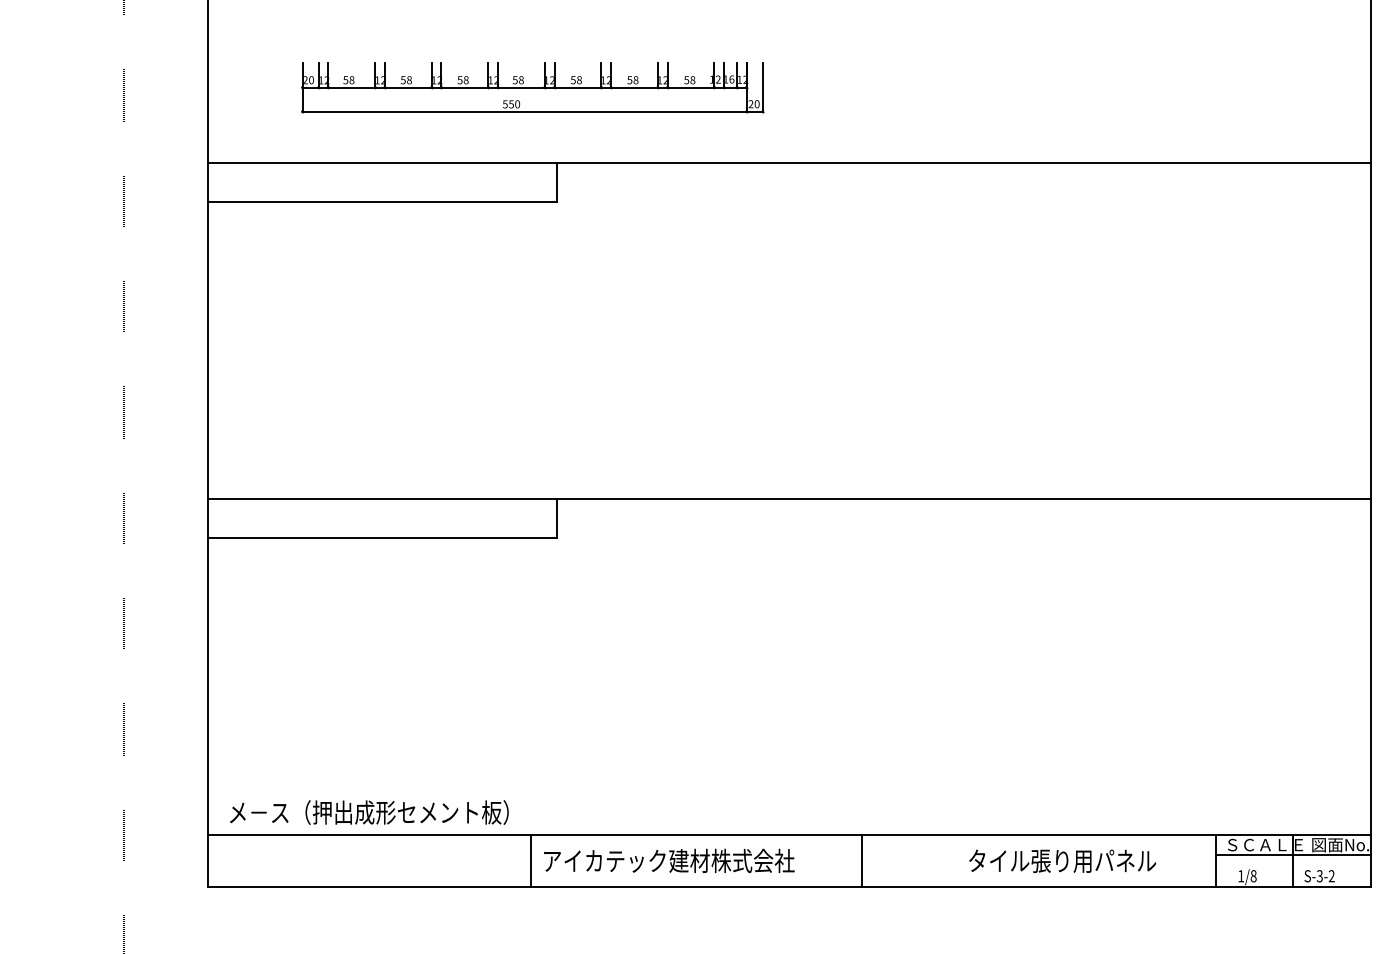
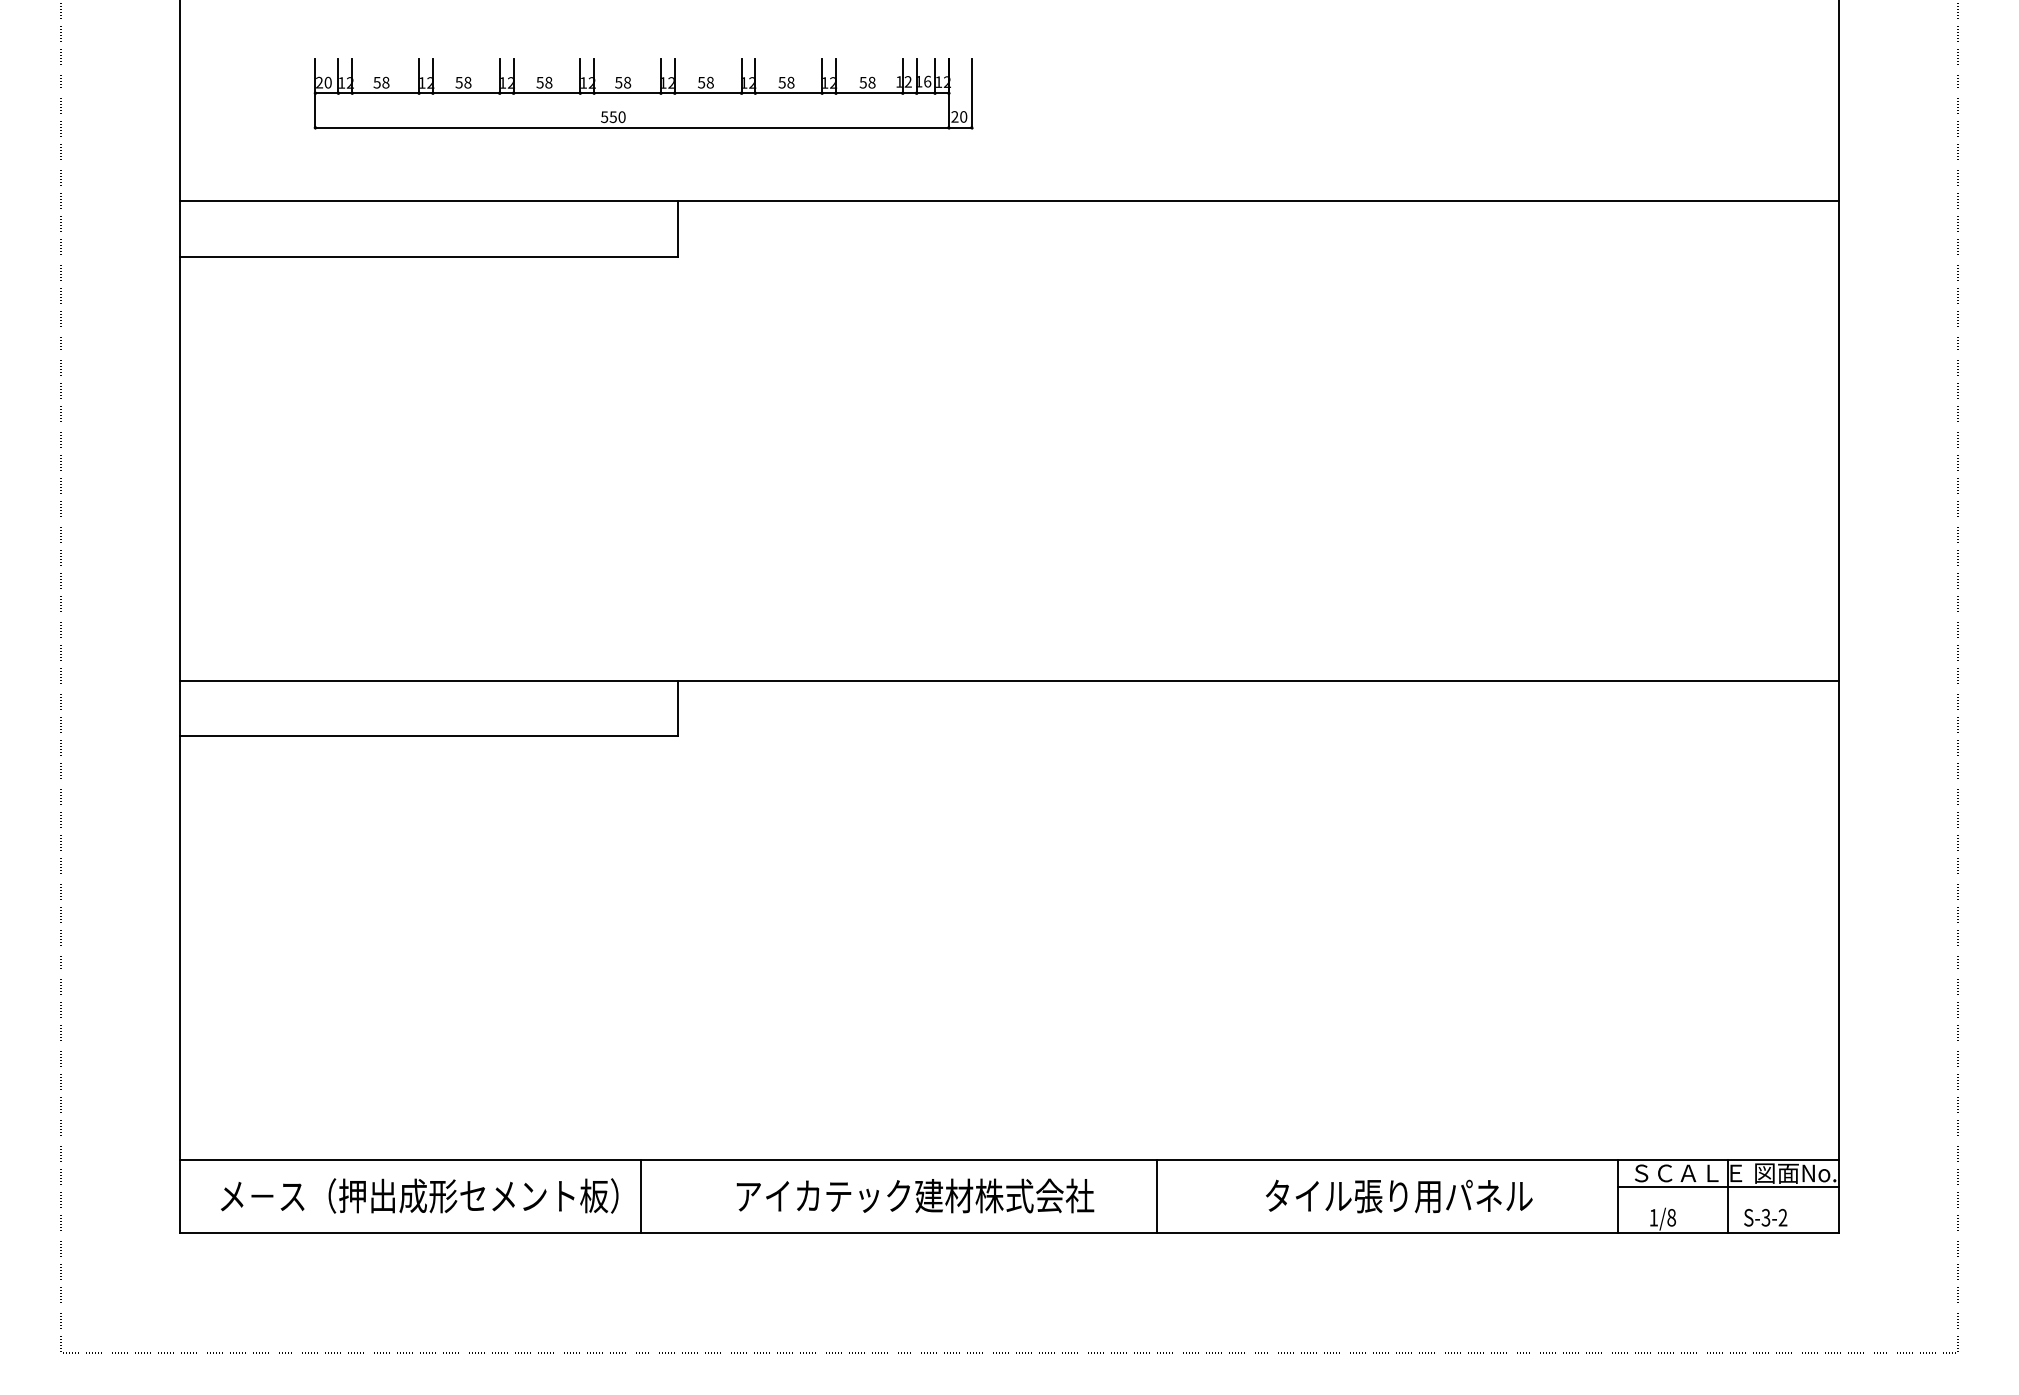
text: (369, 812) -> (419, 1195), moved
text: (669, 860) -> (915, 1195), moved
line: (861, 861) -> (1156, 1196), moved

